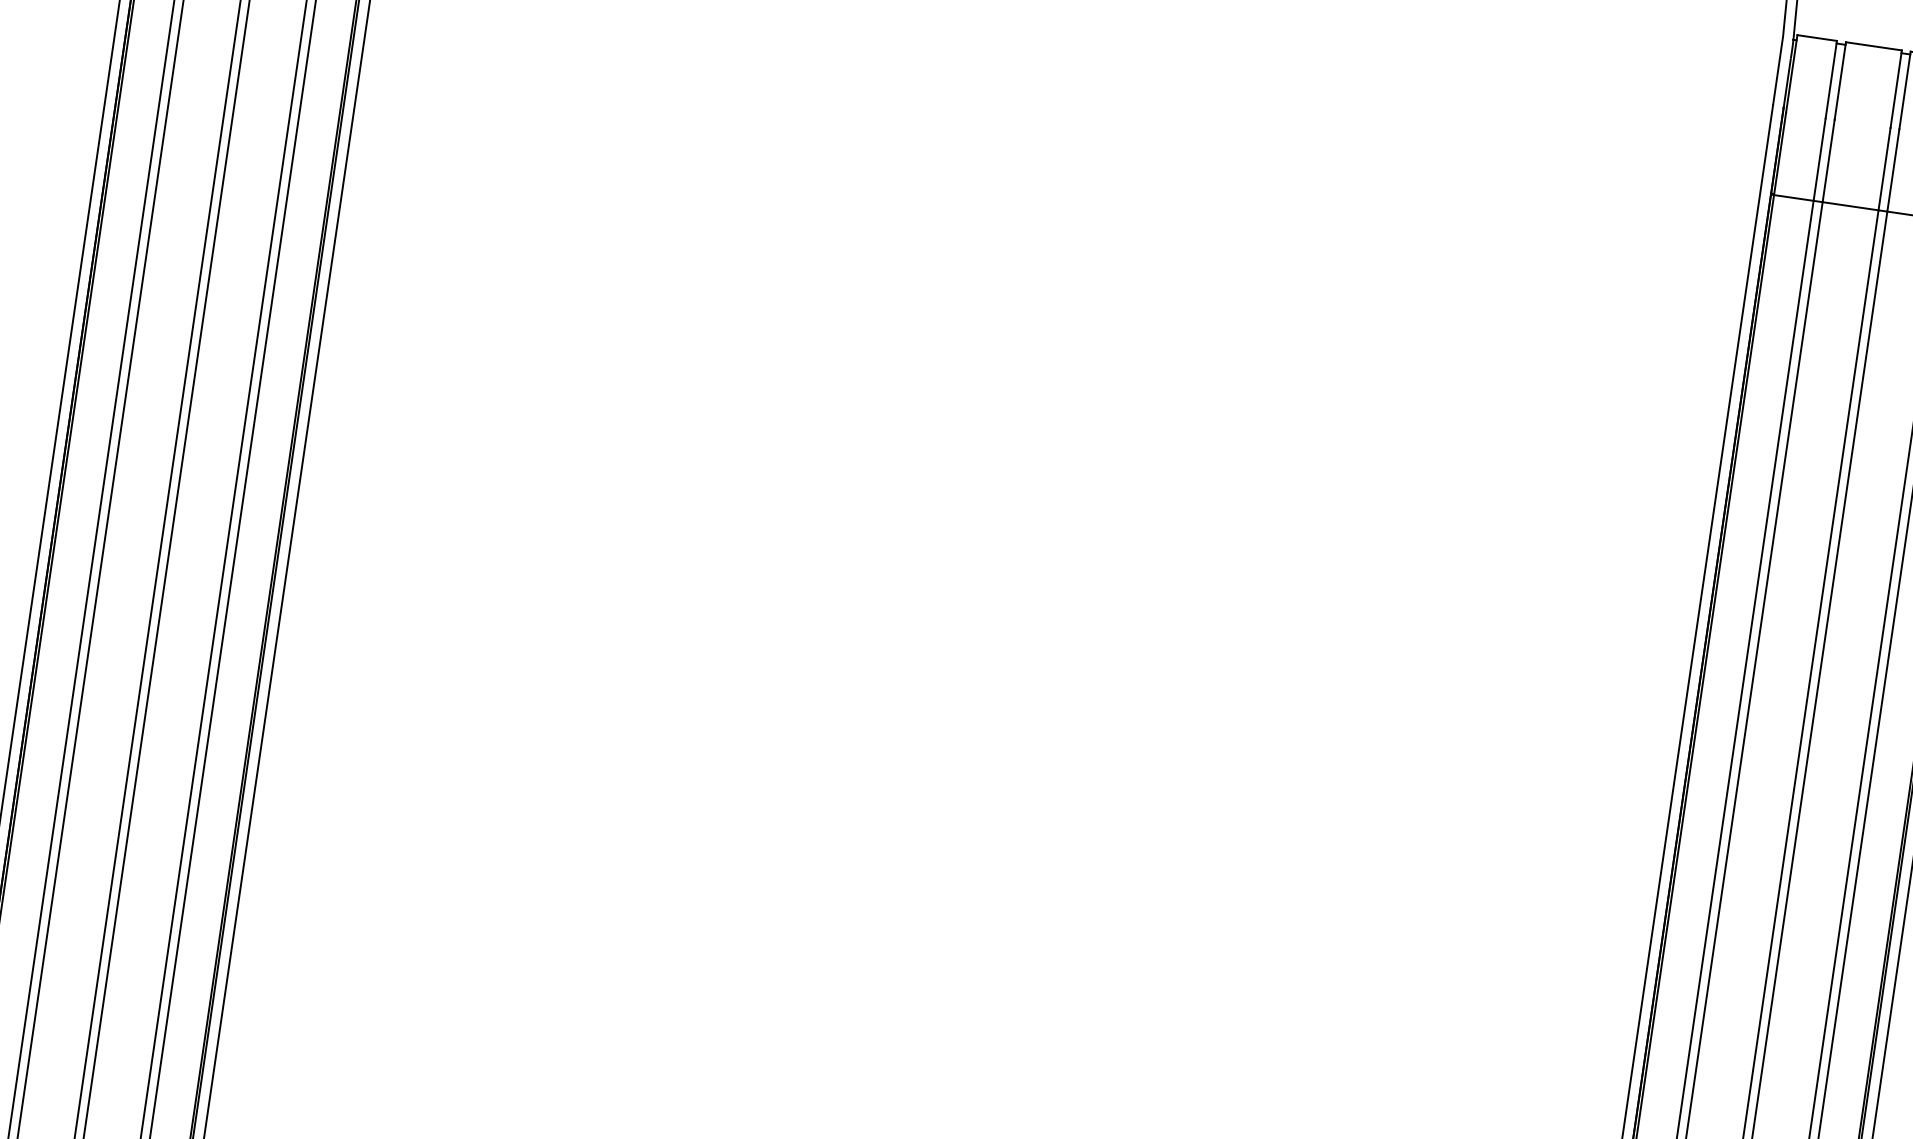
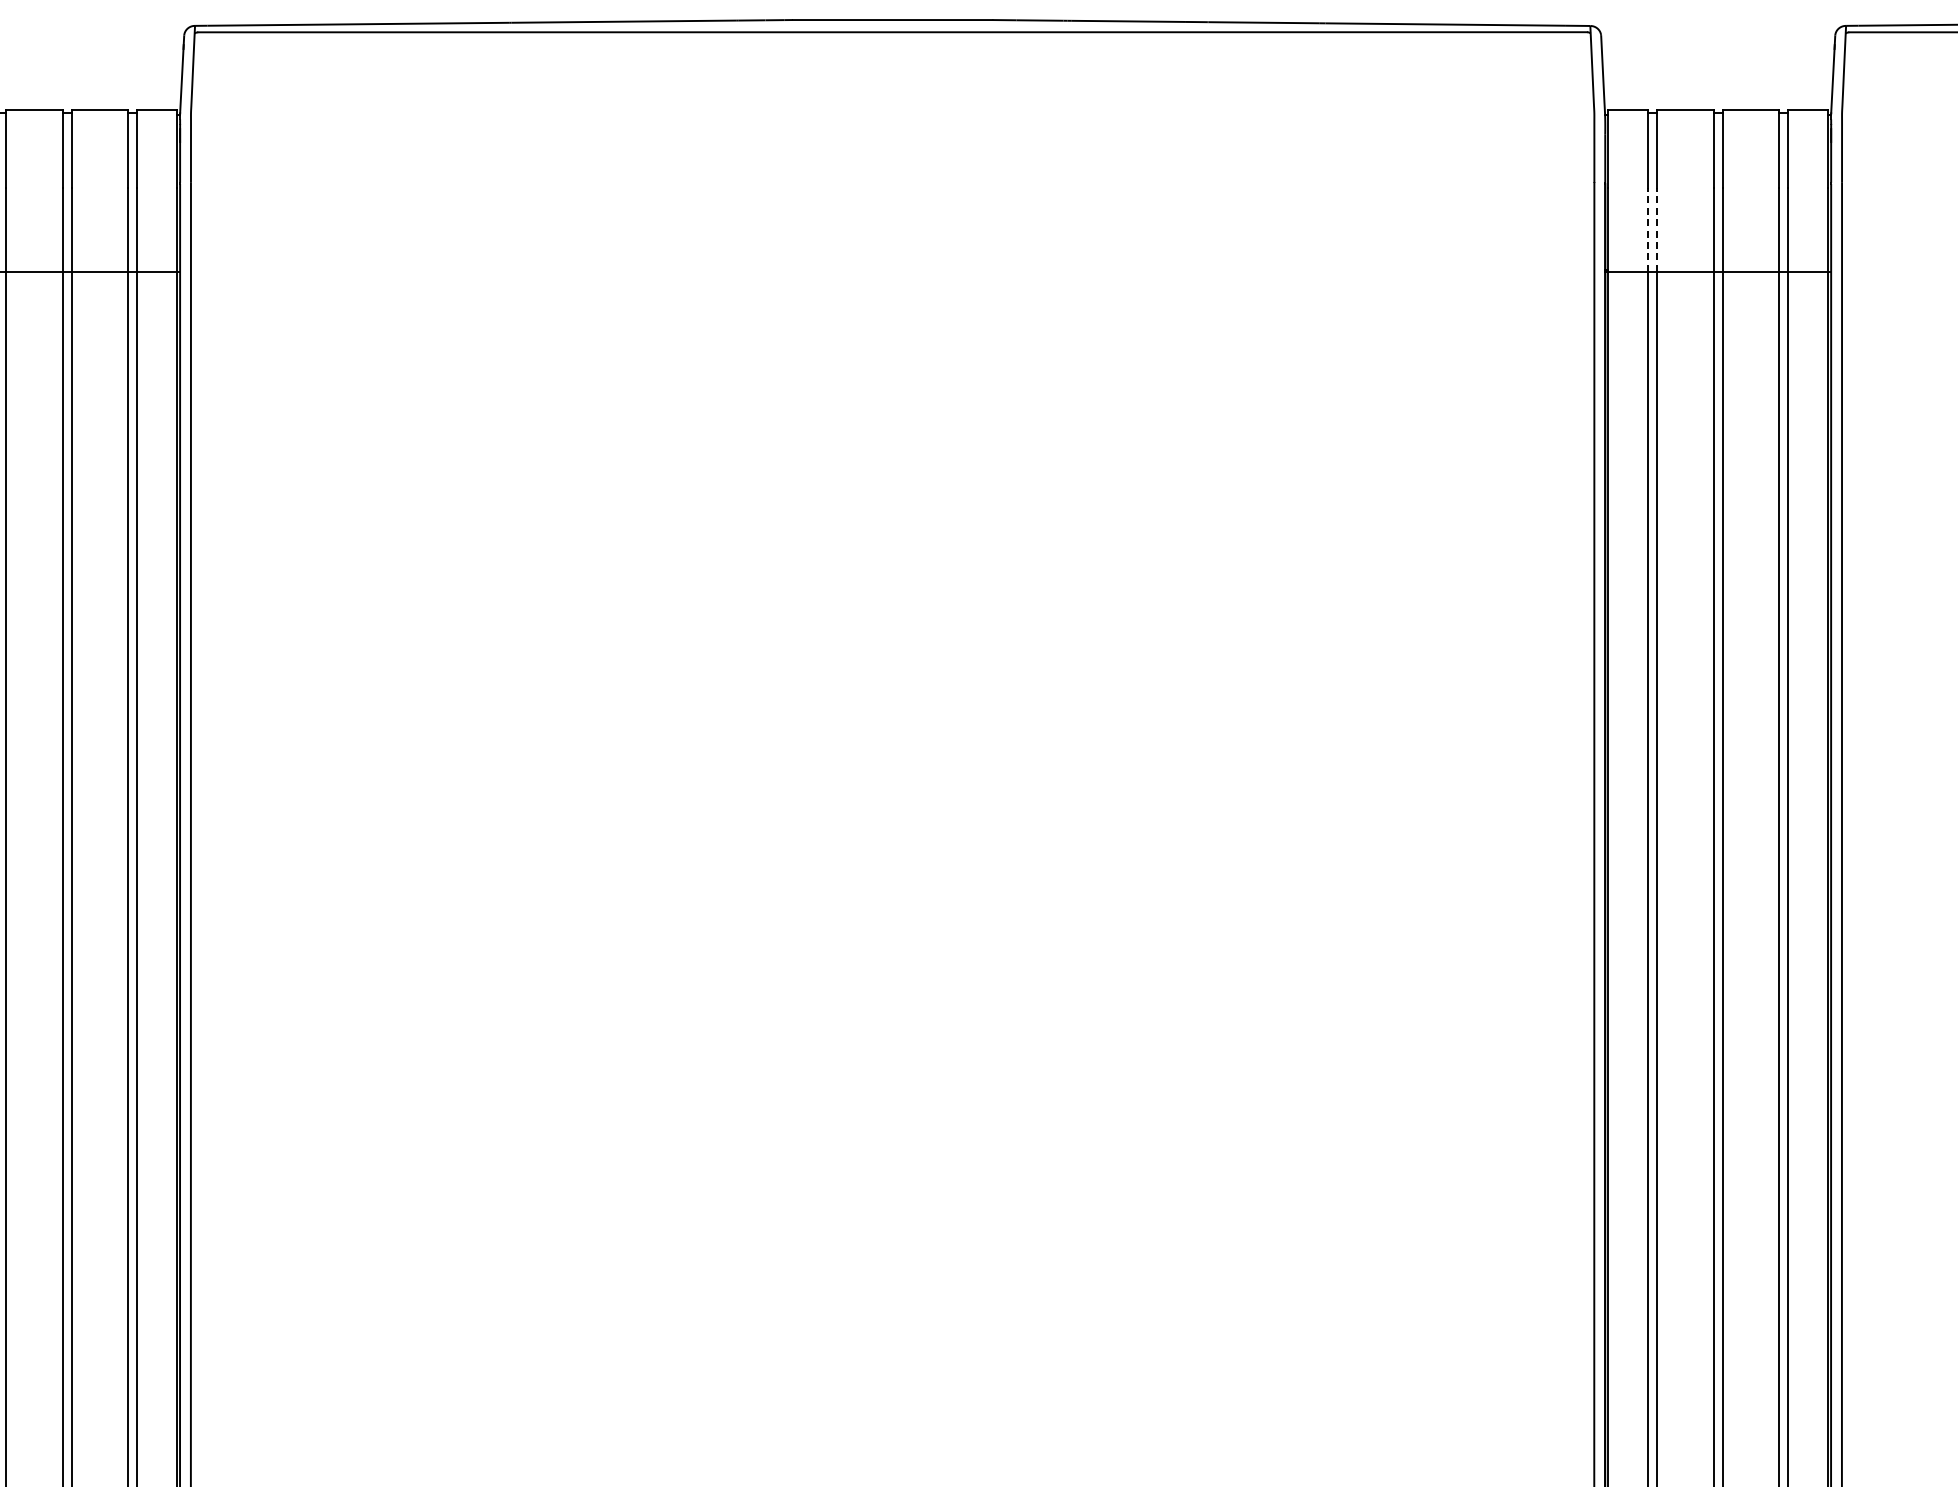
line: (1819, 159) -> (1648, 229), solid -> dashed
line: (1828, 160) -> (1657, 229), solid -> dashed

